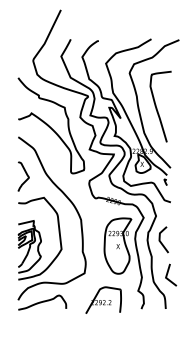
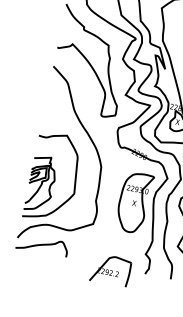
curve: (26, 175) -> (53, 108), removed
part: (103, 299) -> (110, 269), moved

